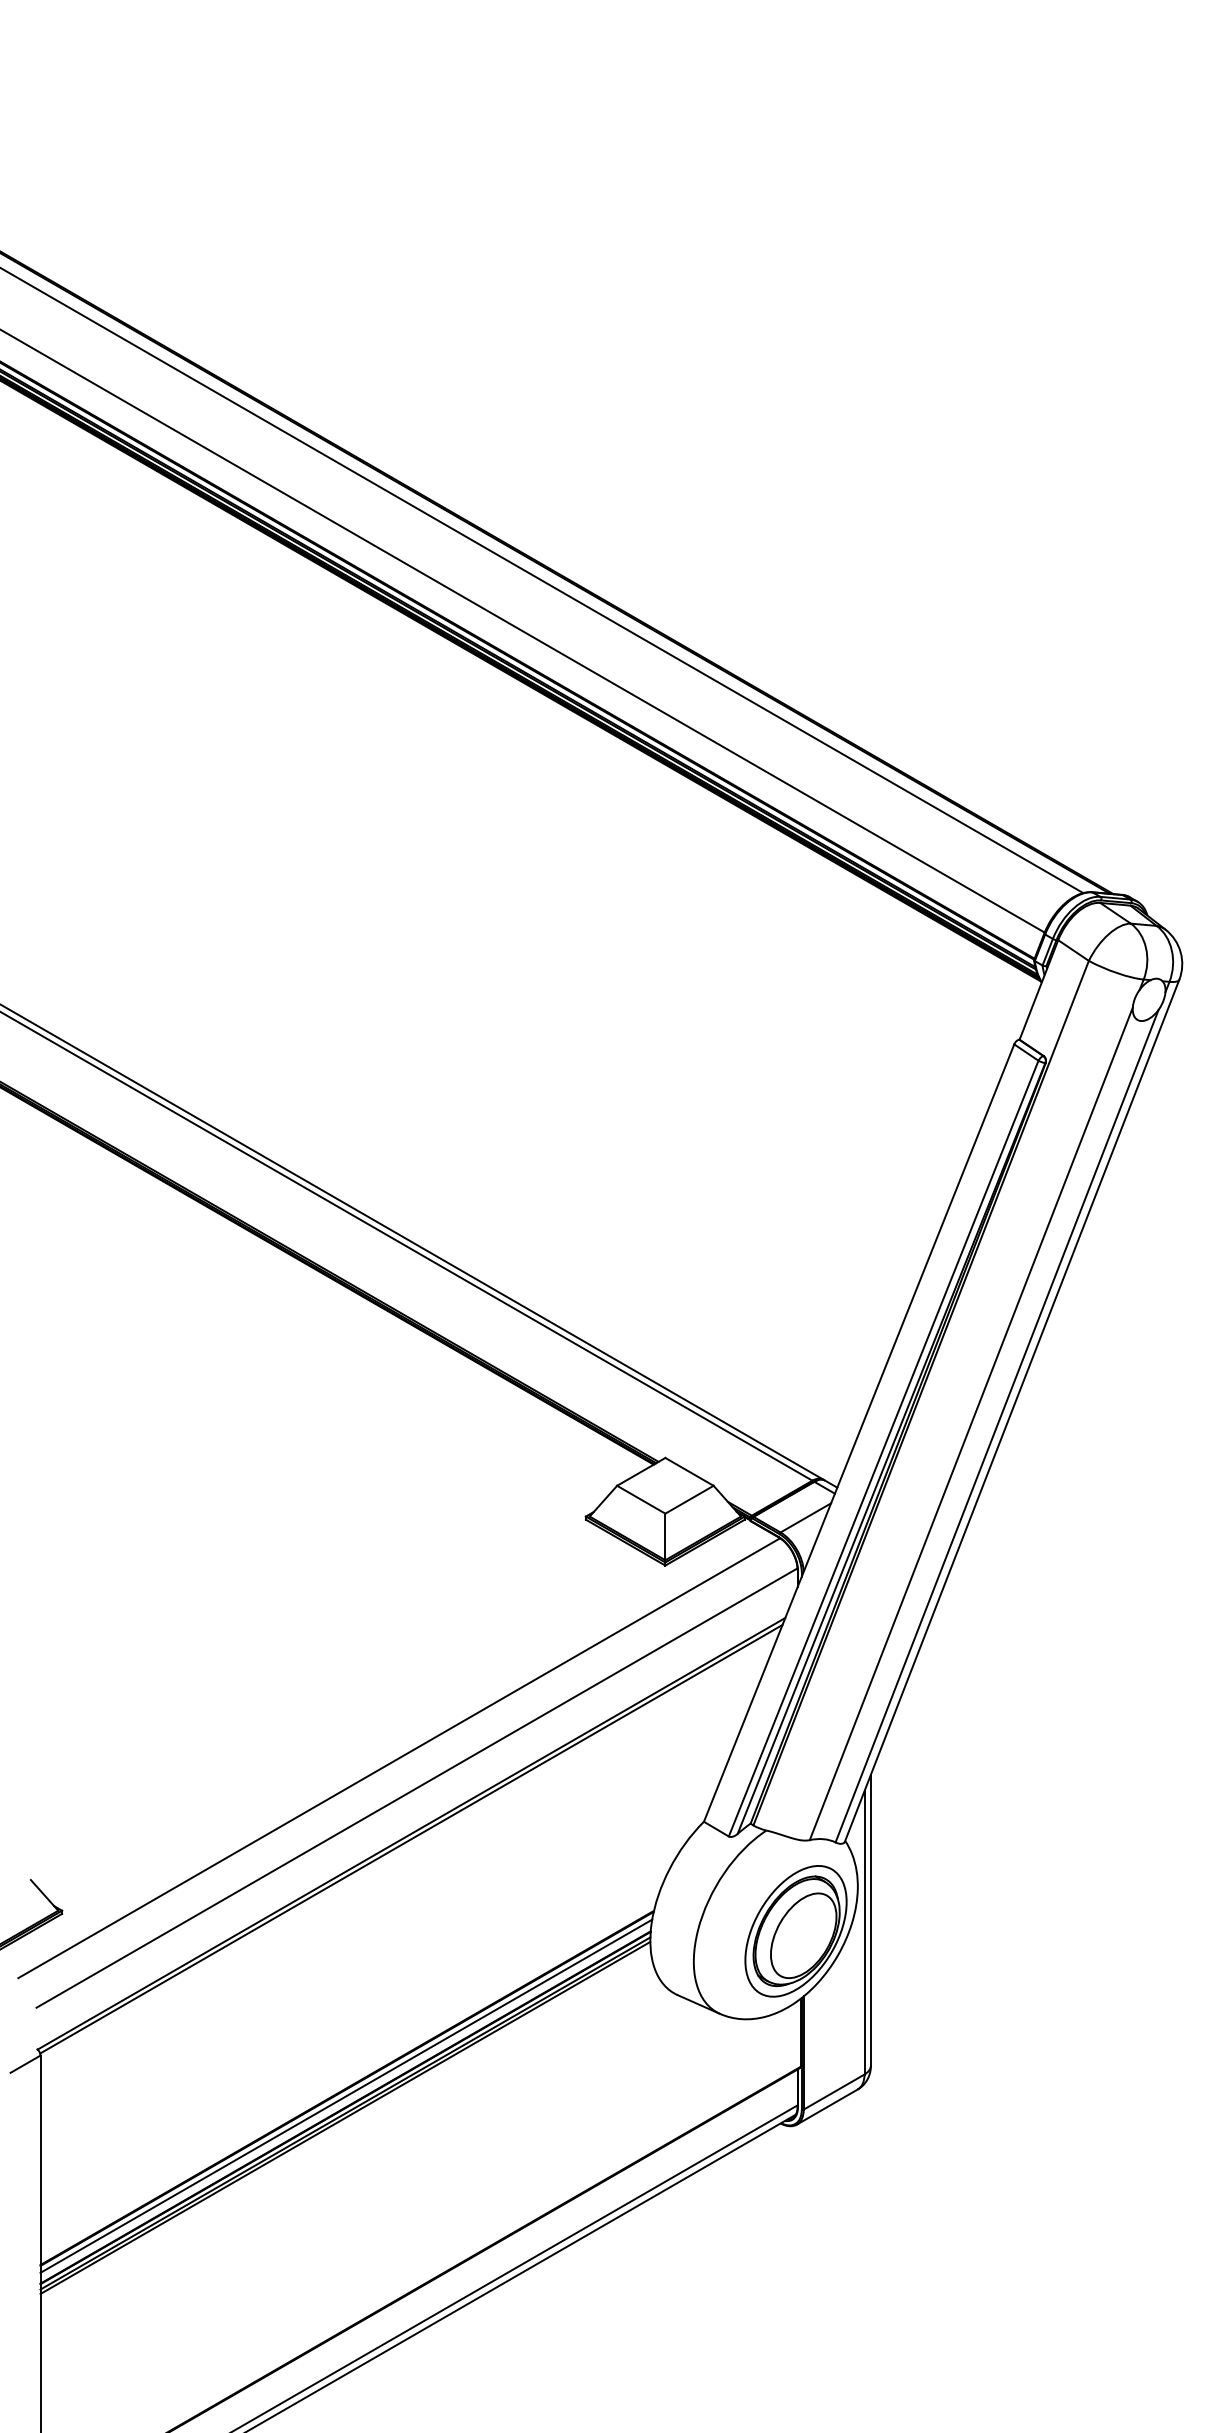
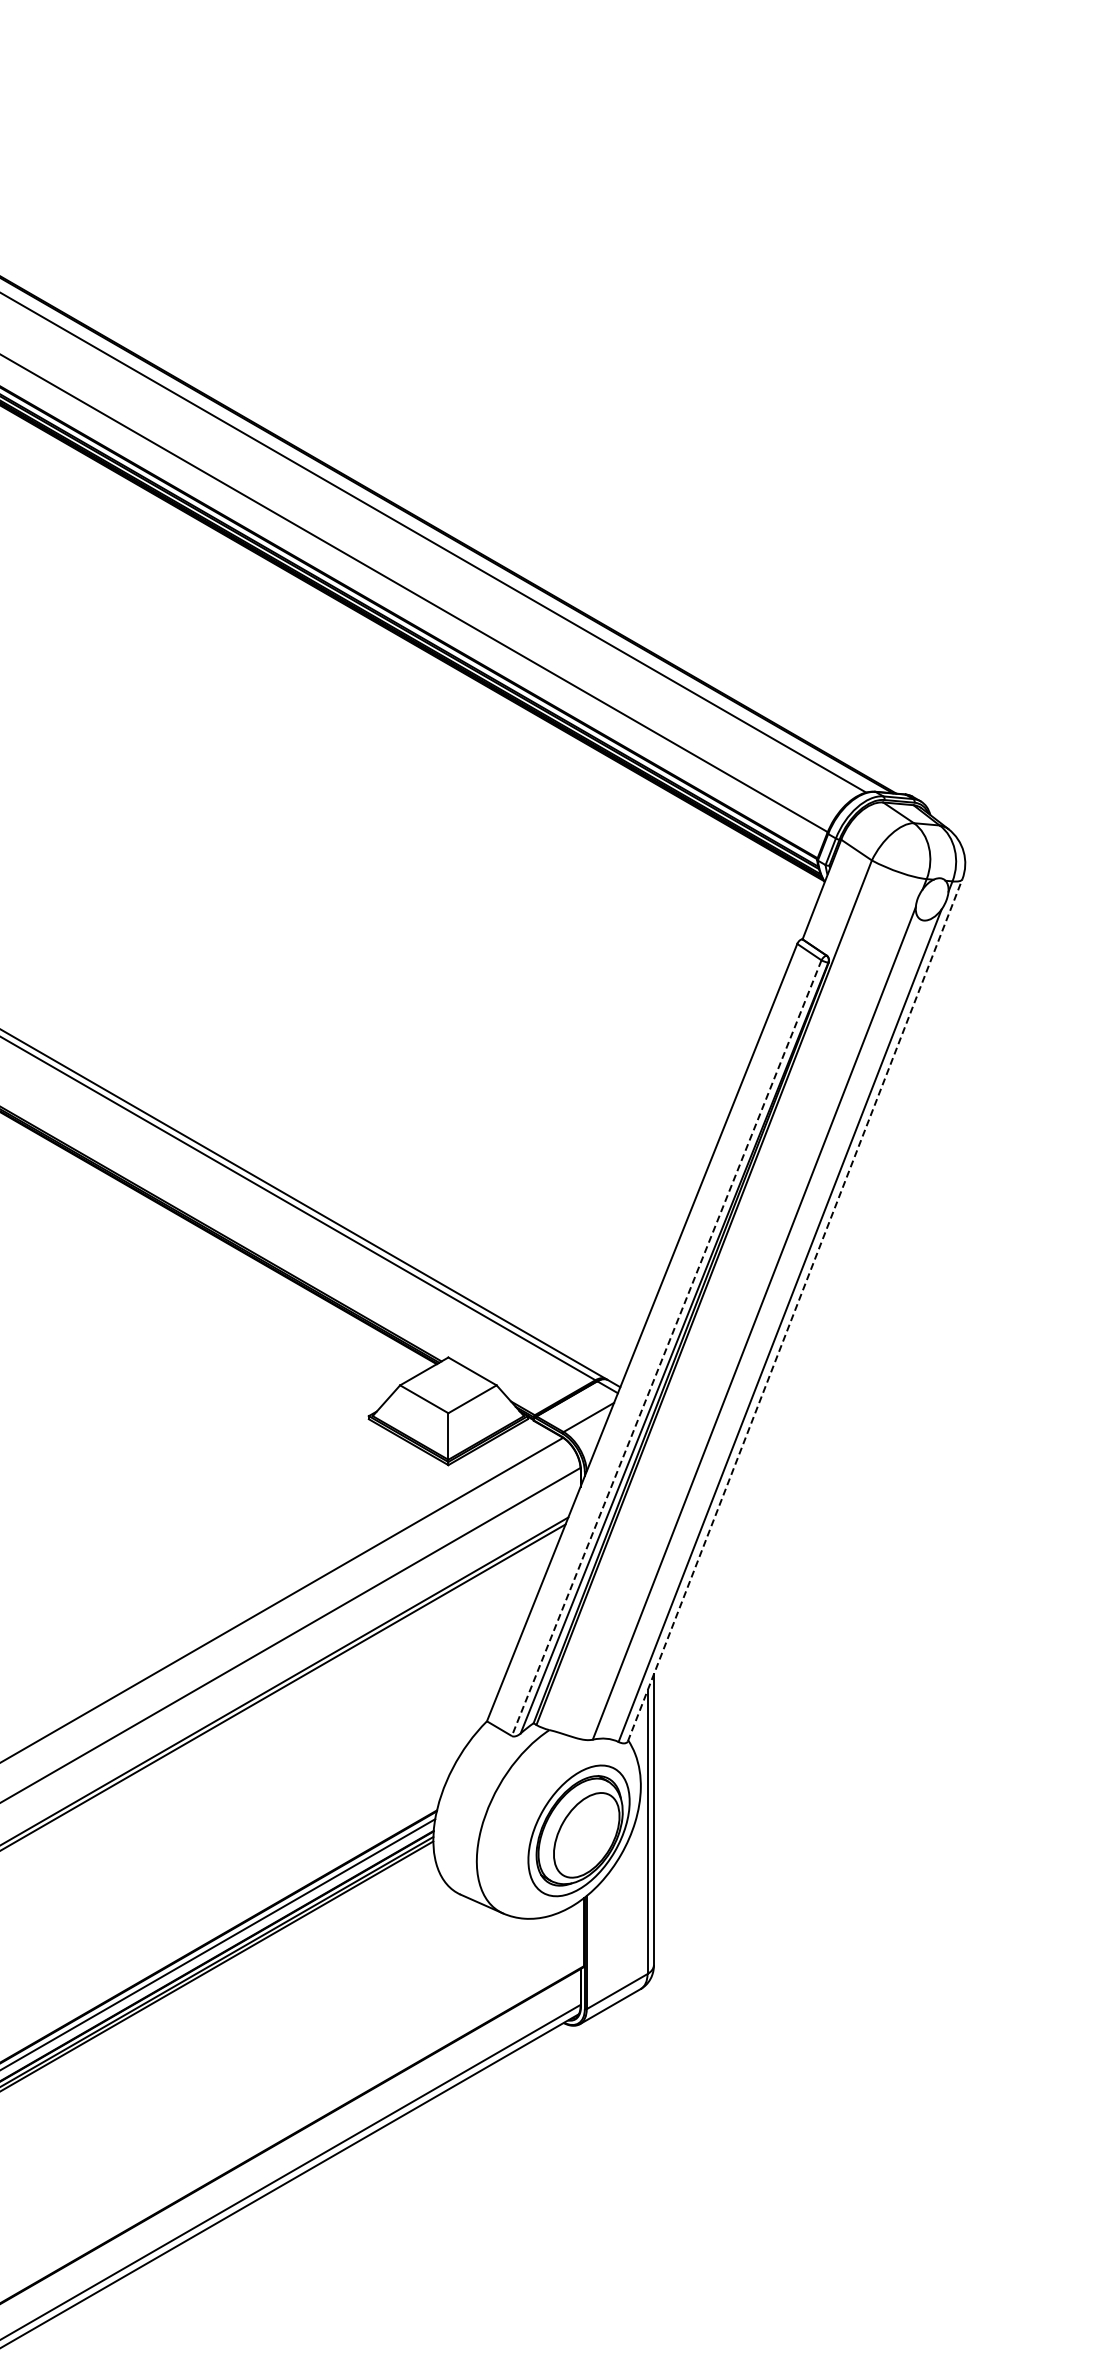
line: (1012, 1410) -> (795, 1310), solid -> dashed
line: (883, 1448) -> (666, 1348), solid -> dashed

